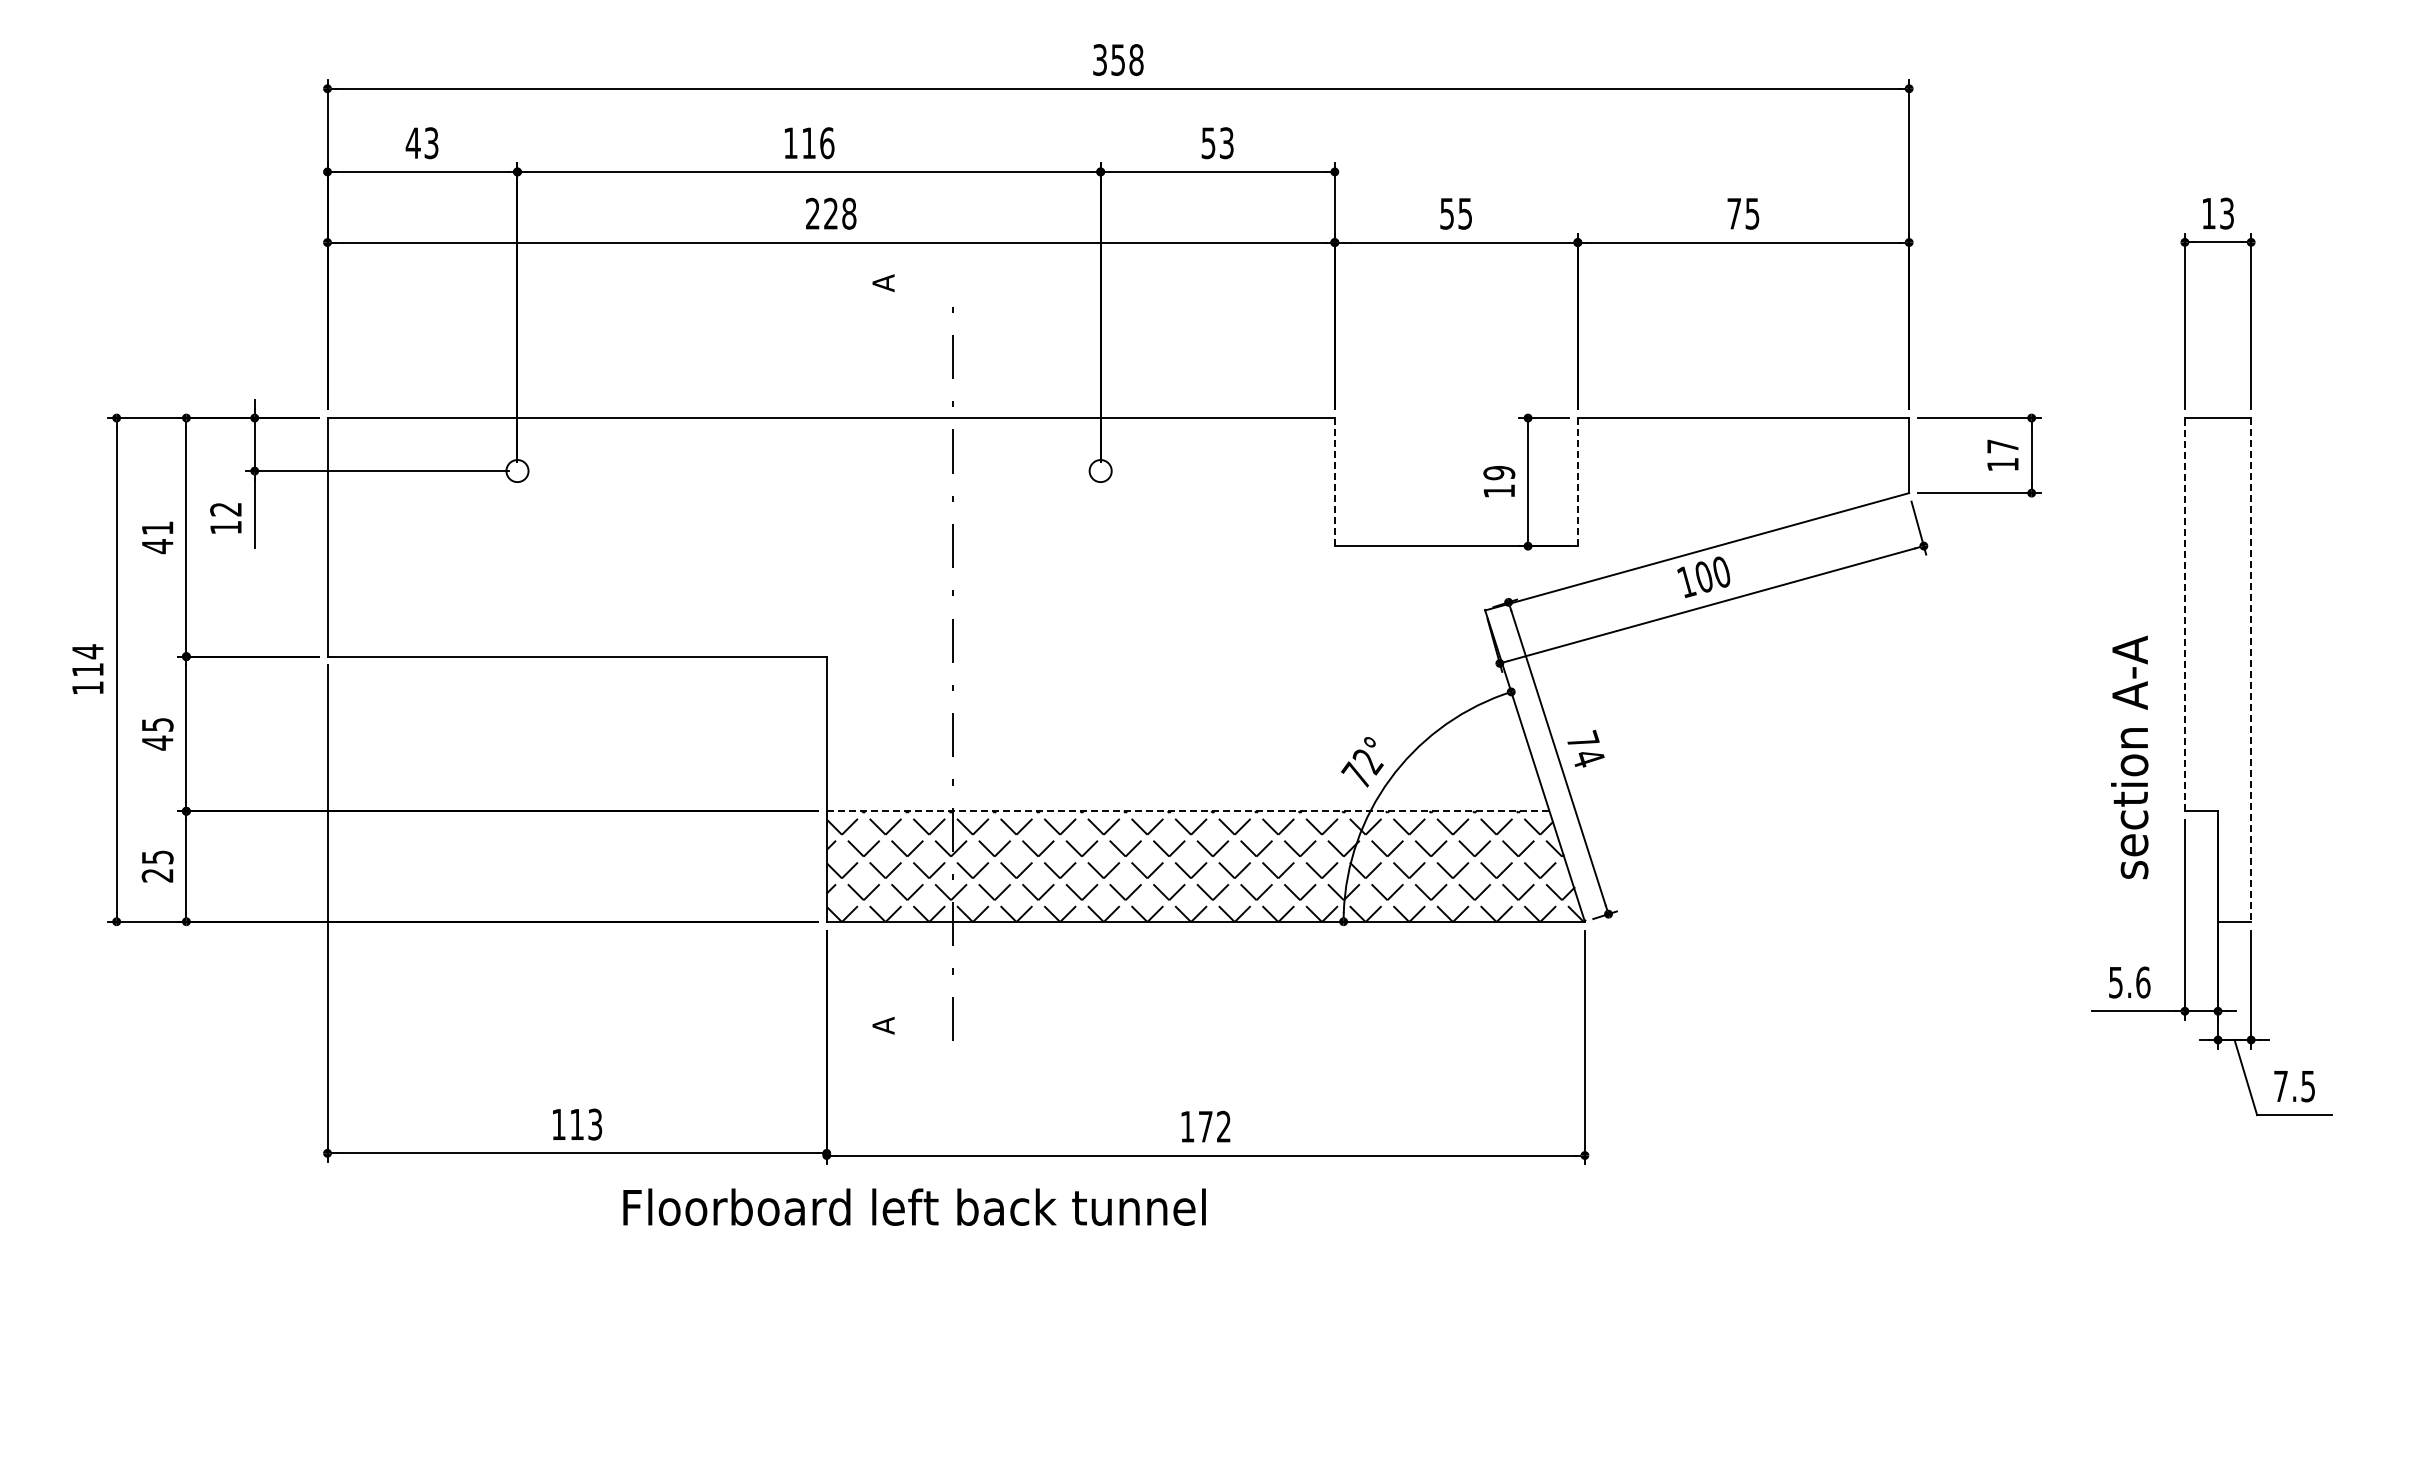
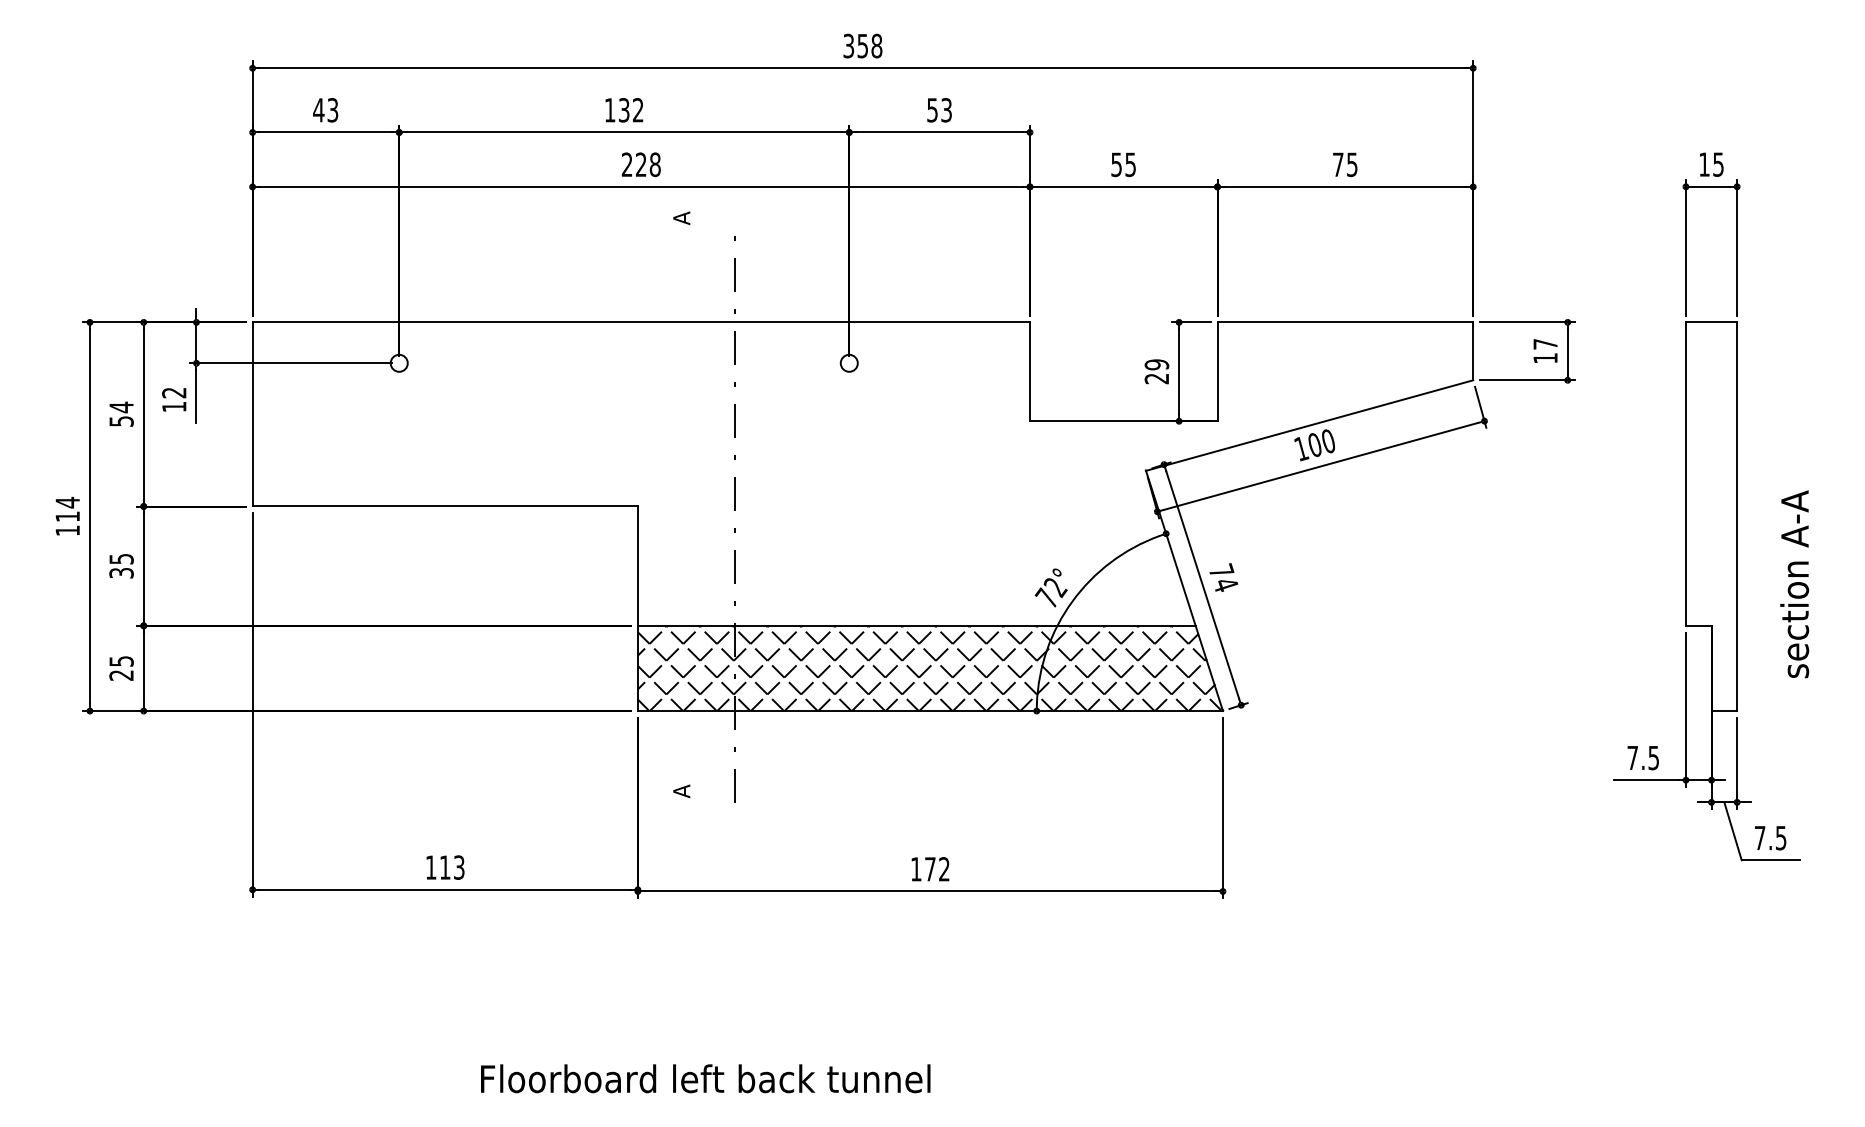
text: (818, 143) -> (631, 110), 116 -> 132
text: (2226, 212) -> (1718, 163), 13 -> 15
line: (1577, 481) -> (1217, 371), dashed -> solid
line: (1334, 482) -> (1029, 372), dashed -> solid
text: (1498, 491) -> (1156, 379), 19 -> 29
text: (157, 537) -> (121, 414), 41 -> 54
line: (2184, 614) -> (1685, 473), dashed -> solid
line: (2251, 669) -> (1737, 516), dashed -> solid
text: (157, 742) -> (121, 572), 45 -> 35
text: (2129, 757) -> (1794, 584), moved
line: (1188, 811) -> (917, 626), dashed -> solid
text: (2129, 982) -> (1643, 757), 5.6 -> 7.5
text: (914, 1206) -> (705, 1078), moved

